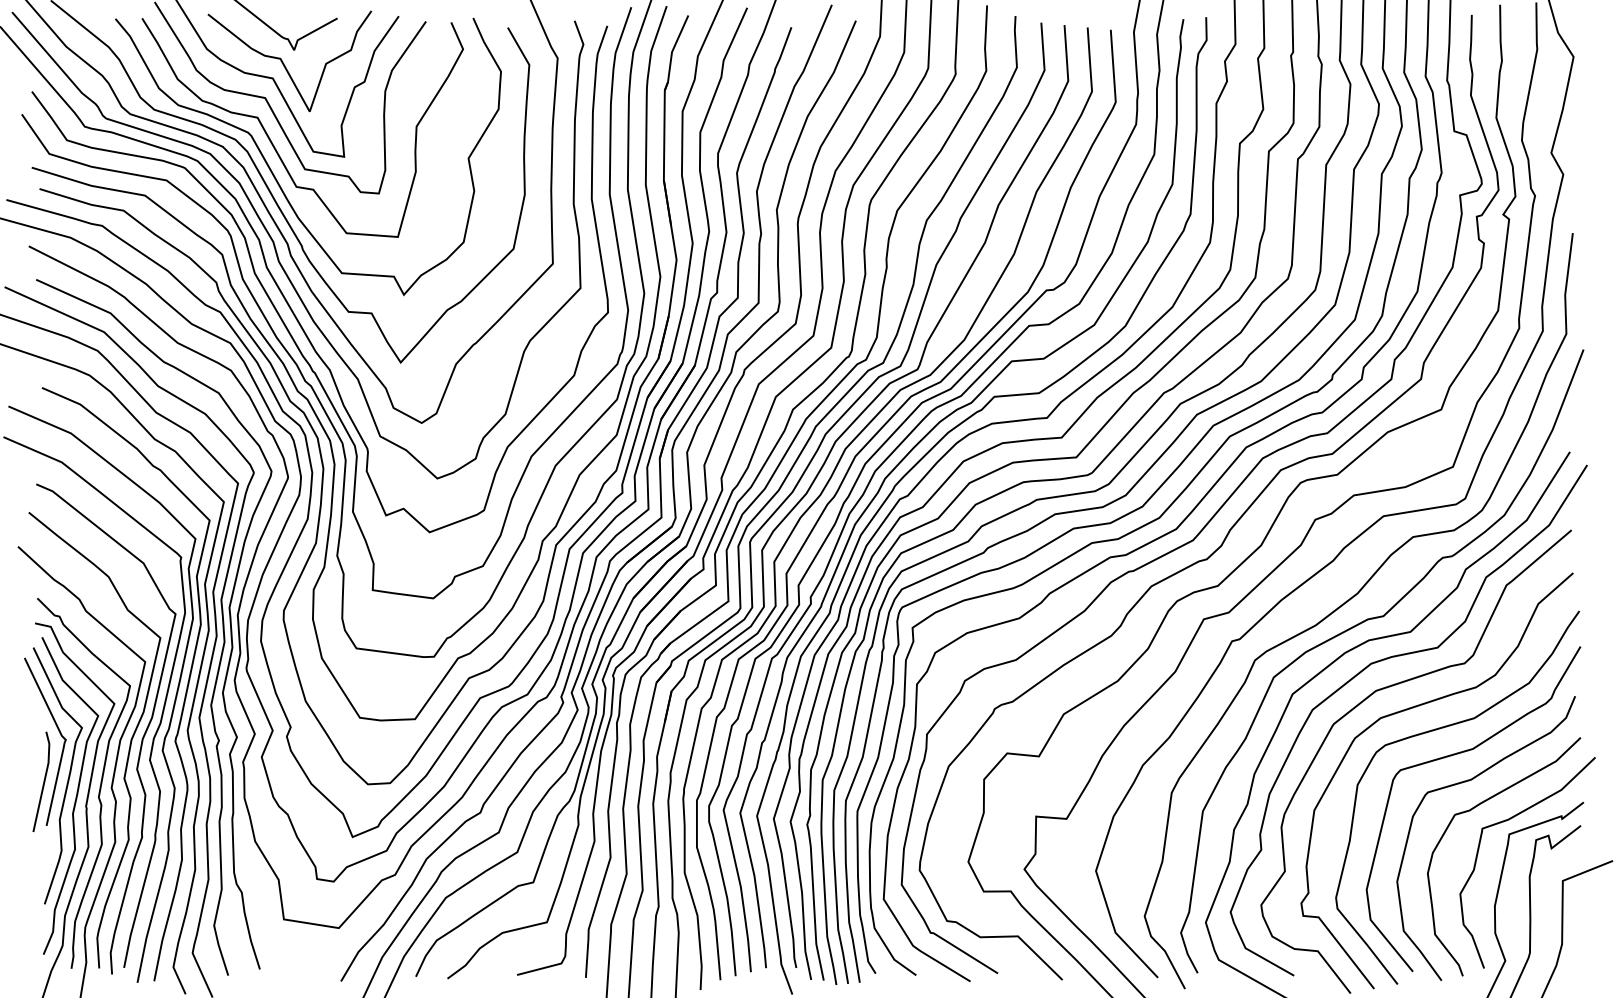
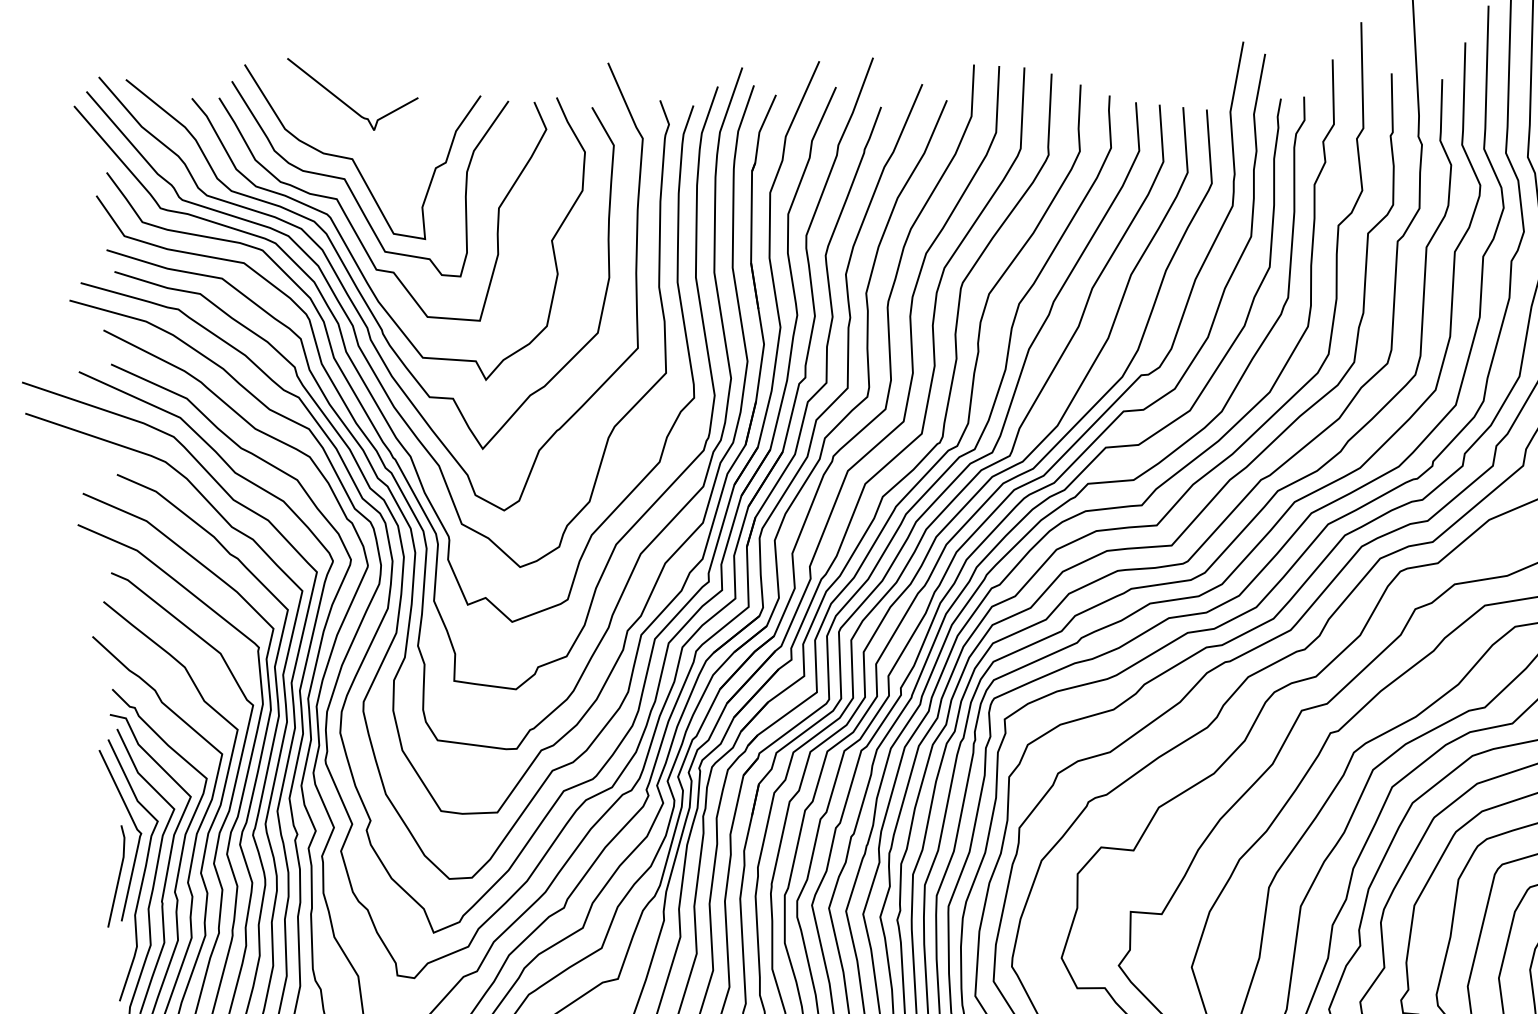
curve: (284, 63) -> (364, 143), removed

